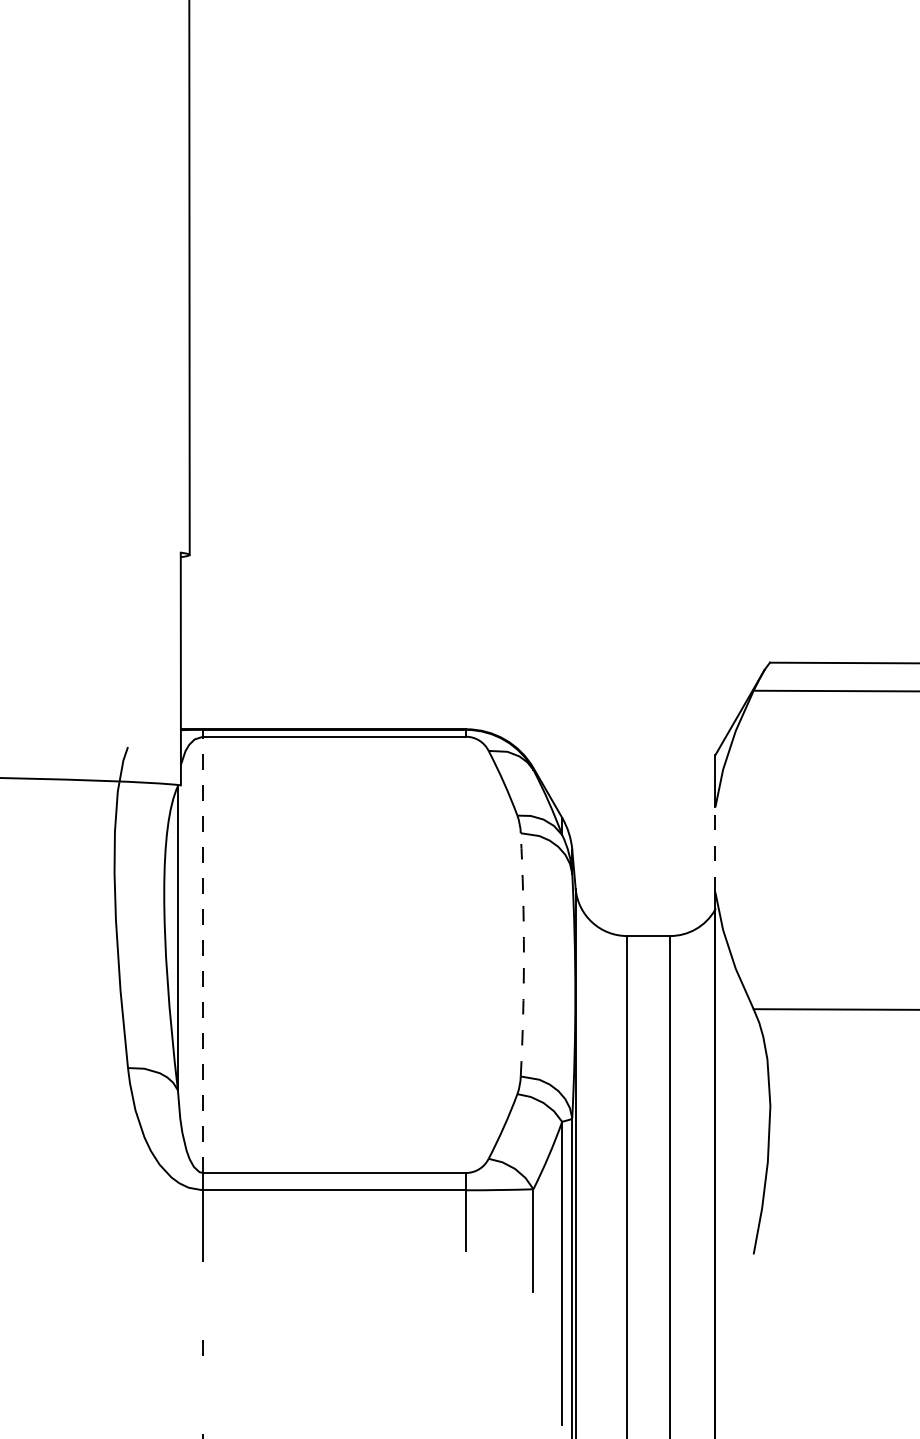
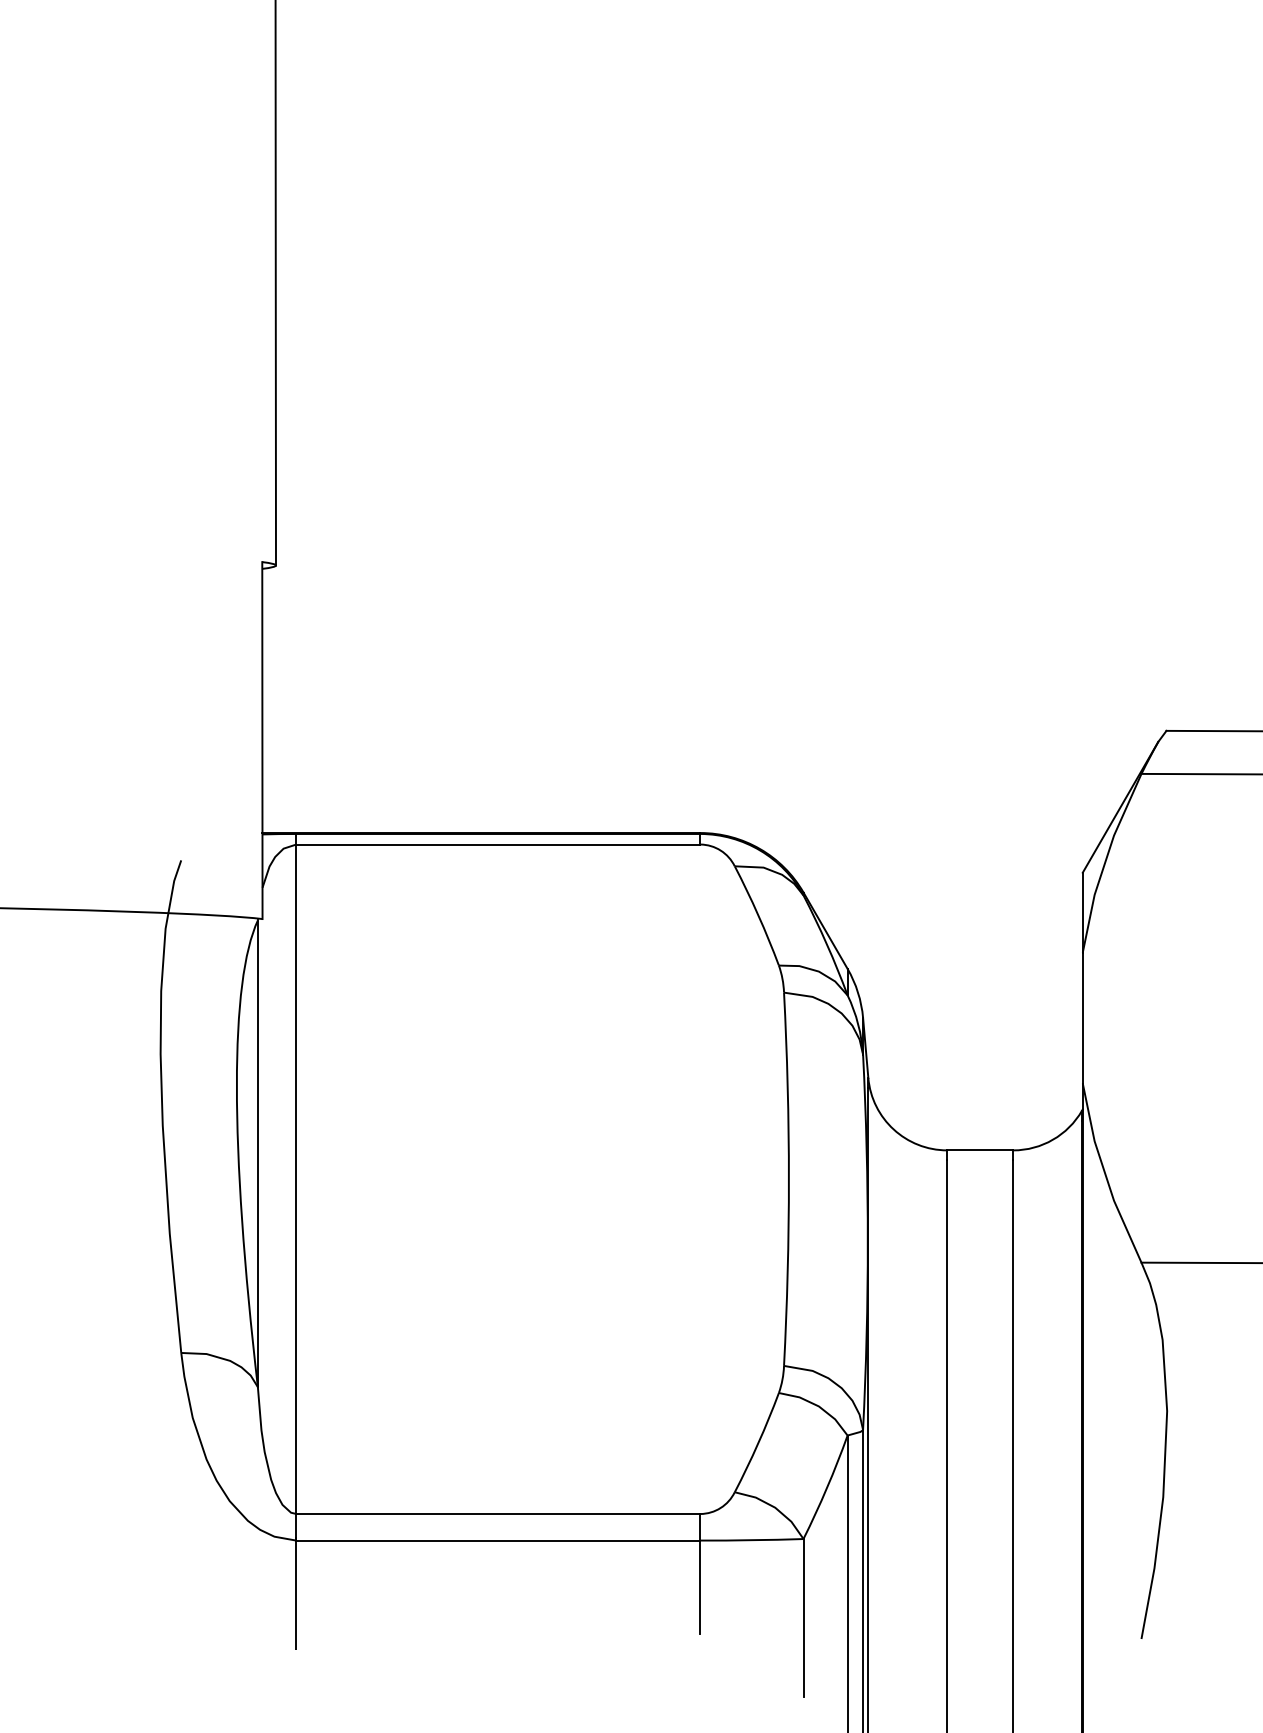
line: (715, 849) -> (1082, 1017), dashed -> solid
line: (202, 954) -> (295, 1178), dashed -> solid
arc: (523, 954) -> (788, 1178), dashed -> solid

